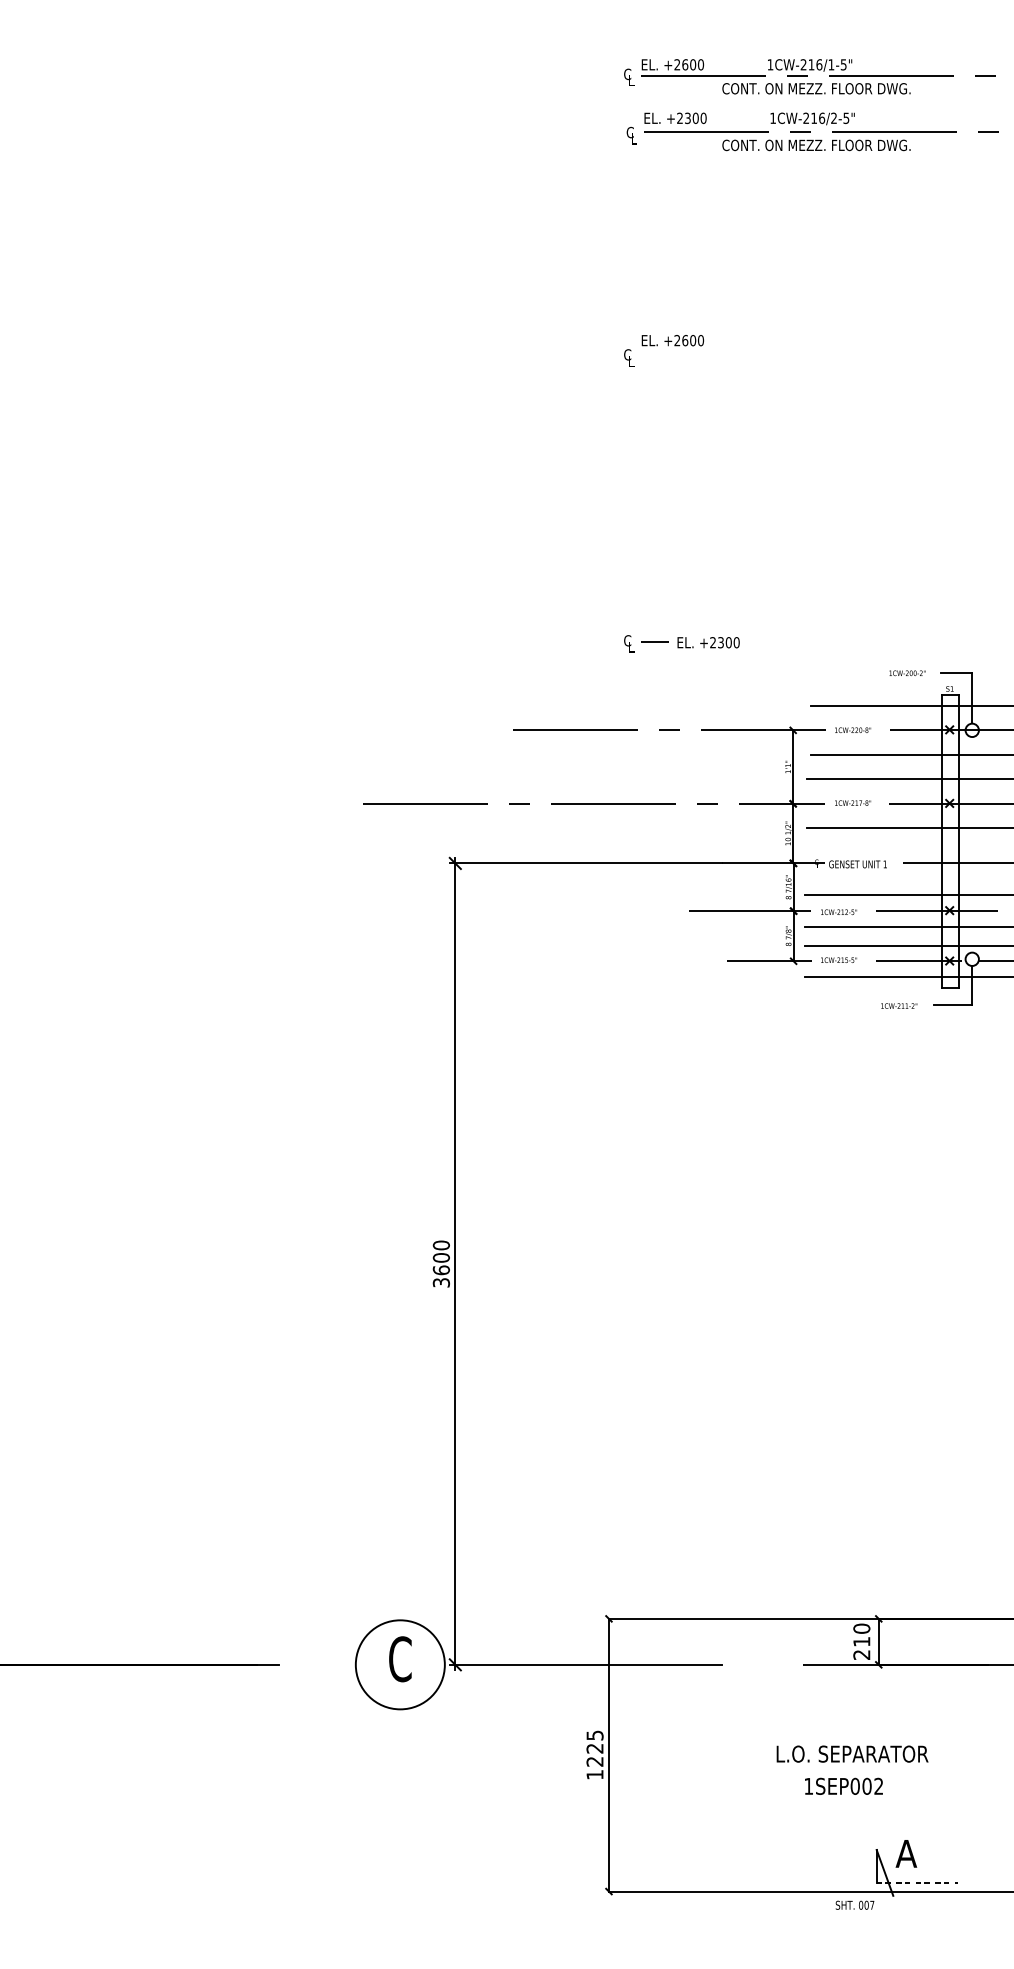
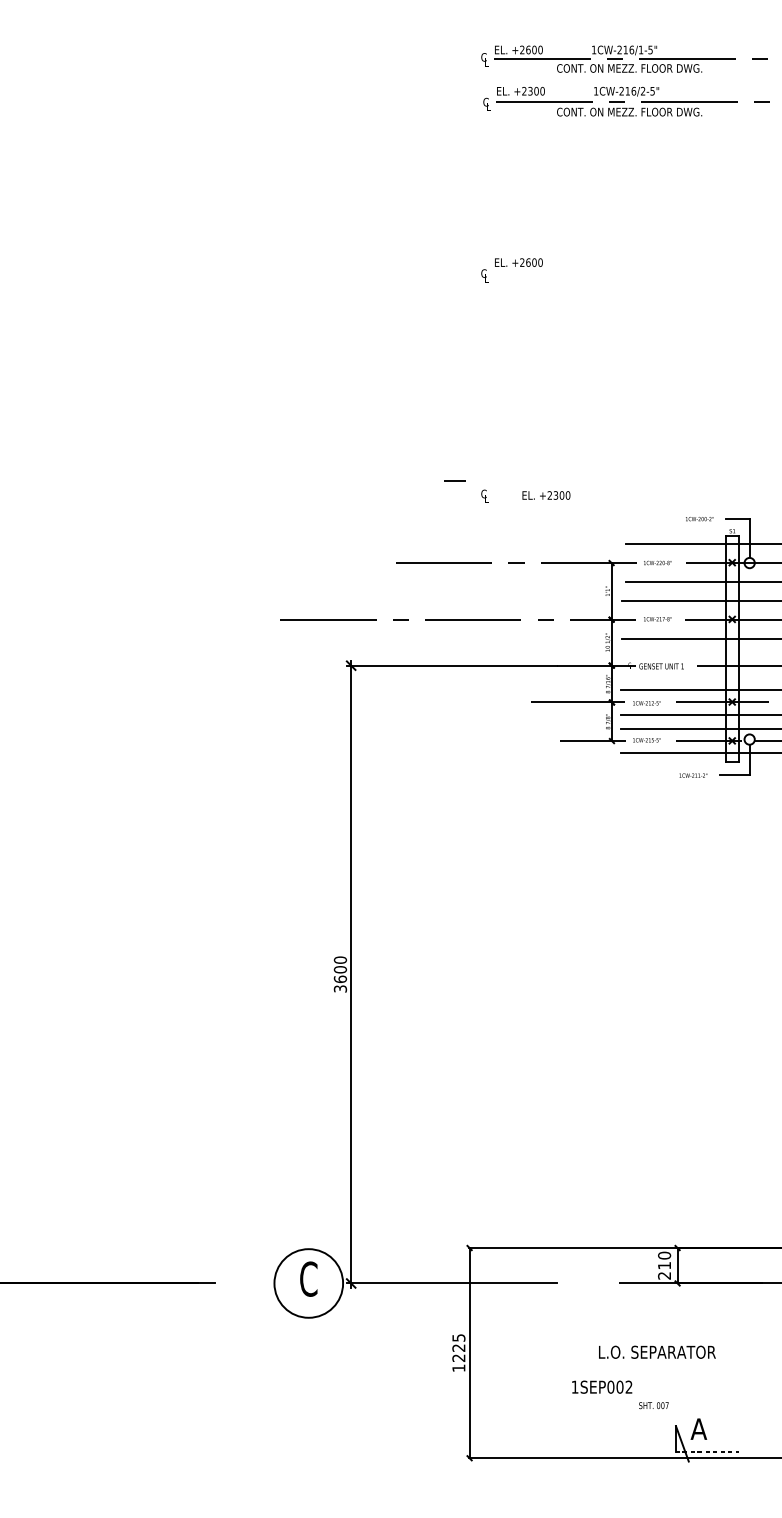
line: (654, 641) -> (454, 479), moved
text: (843, 1785) -> (601, 1386), moved
text: (854, 1904) -> (653, 1405), moved

